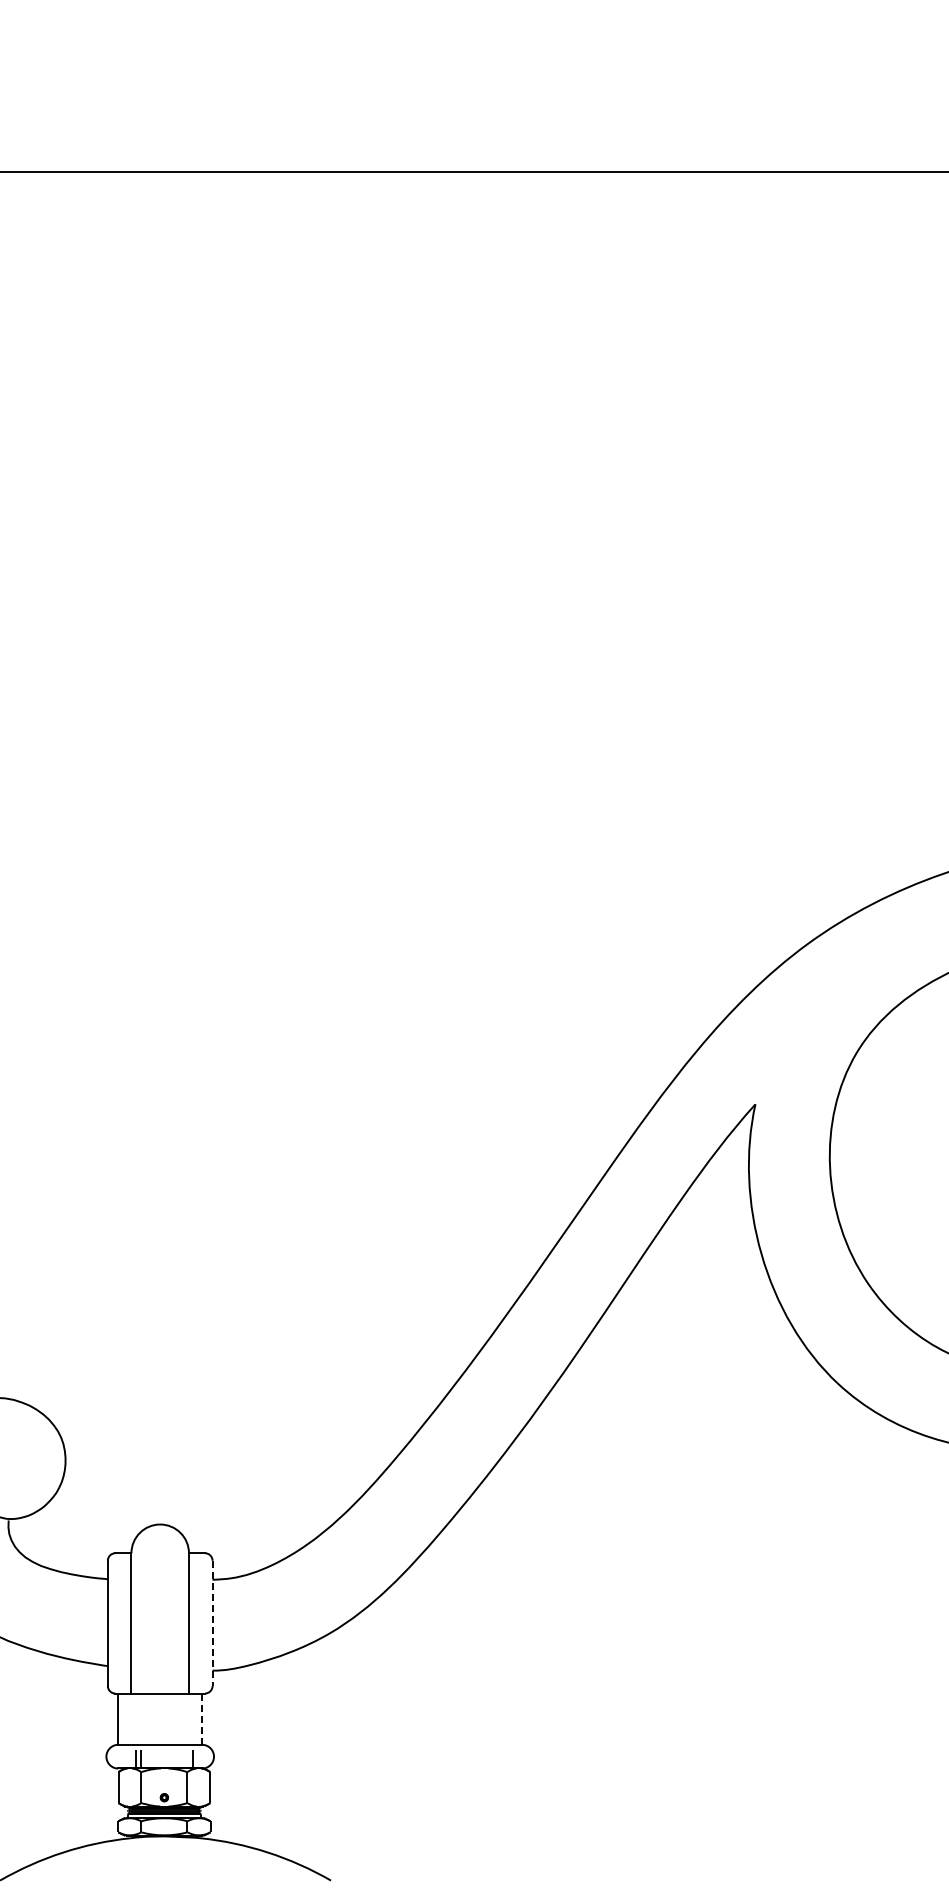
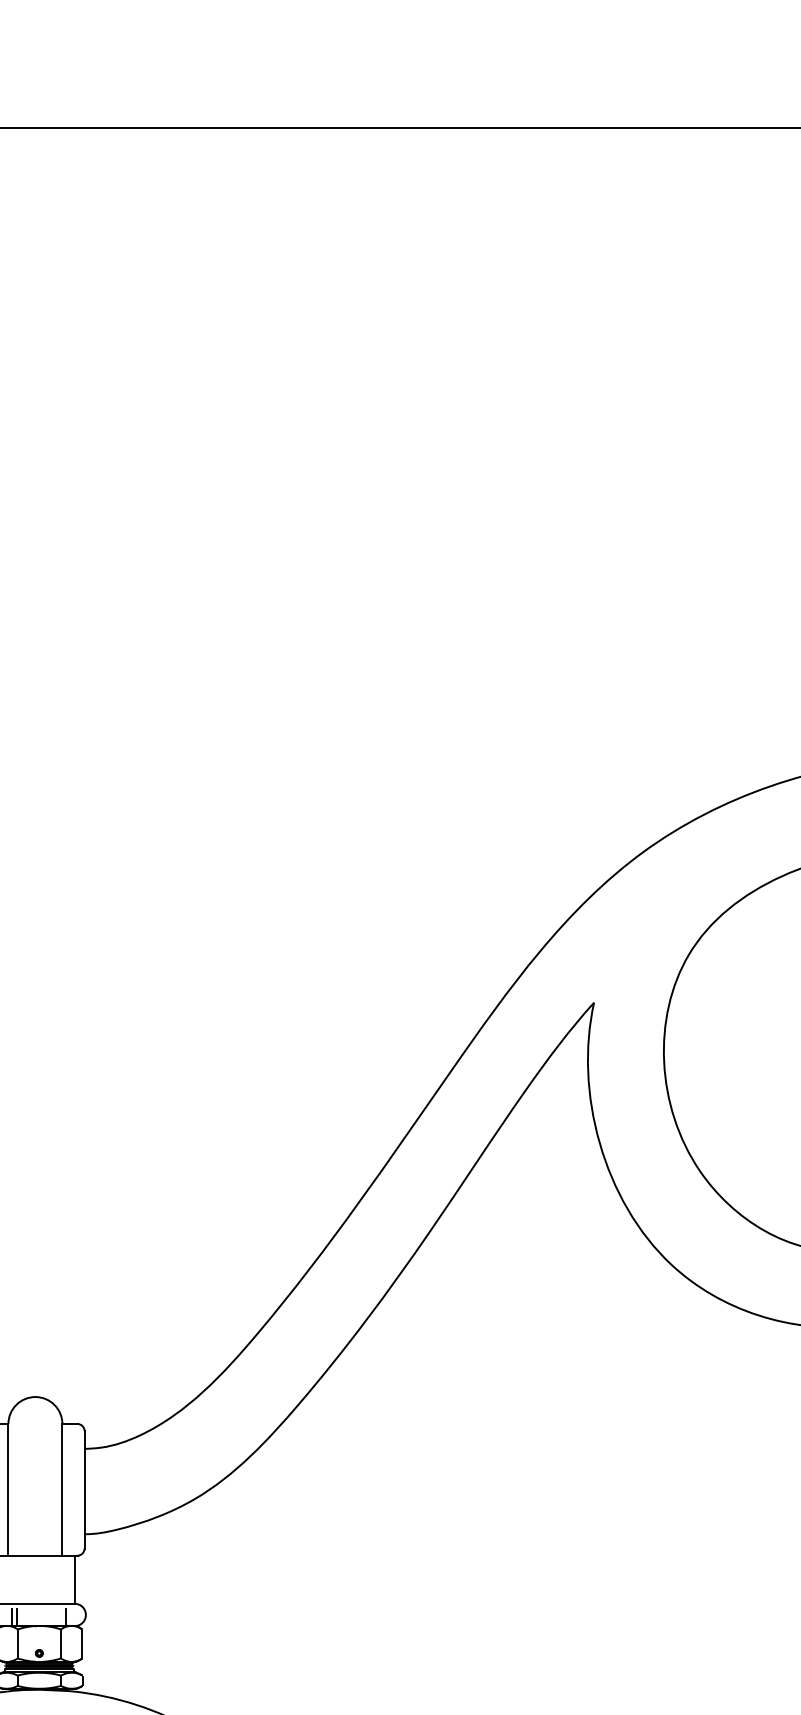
line: (212, 1623) -> (84, 1489), dashed -> solid
line: (202, 1719) -> (75, 1580), dashed -> solid

